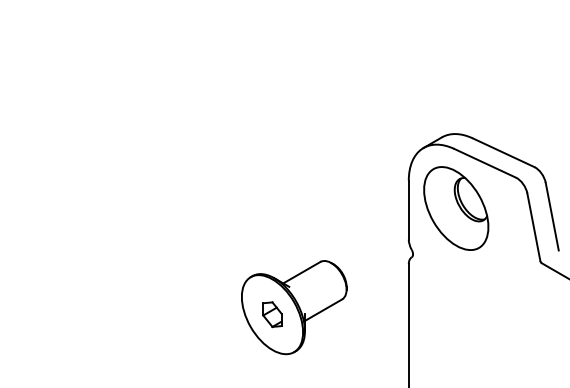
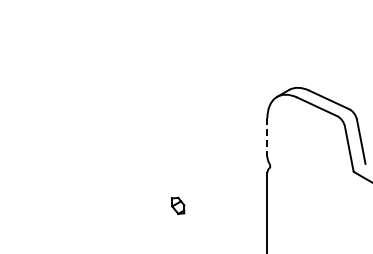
part: (456, 208) -> (298, 136), removed
line: (408, 211) -> (267, 138), solid -> dashed
part: (294, 306) -> (192, 200), removed

